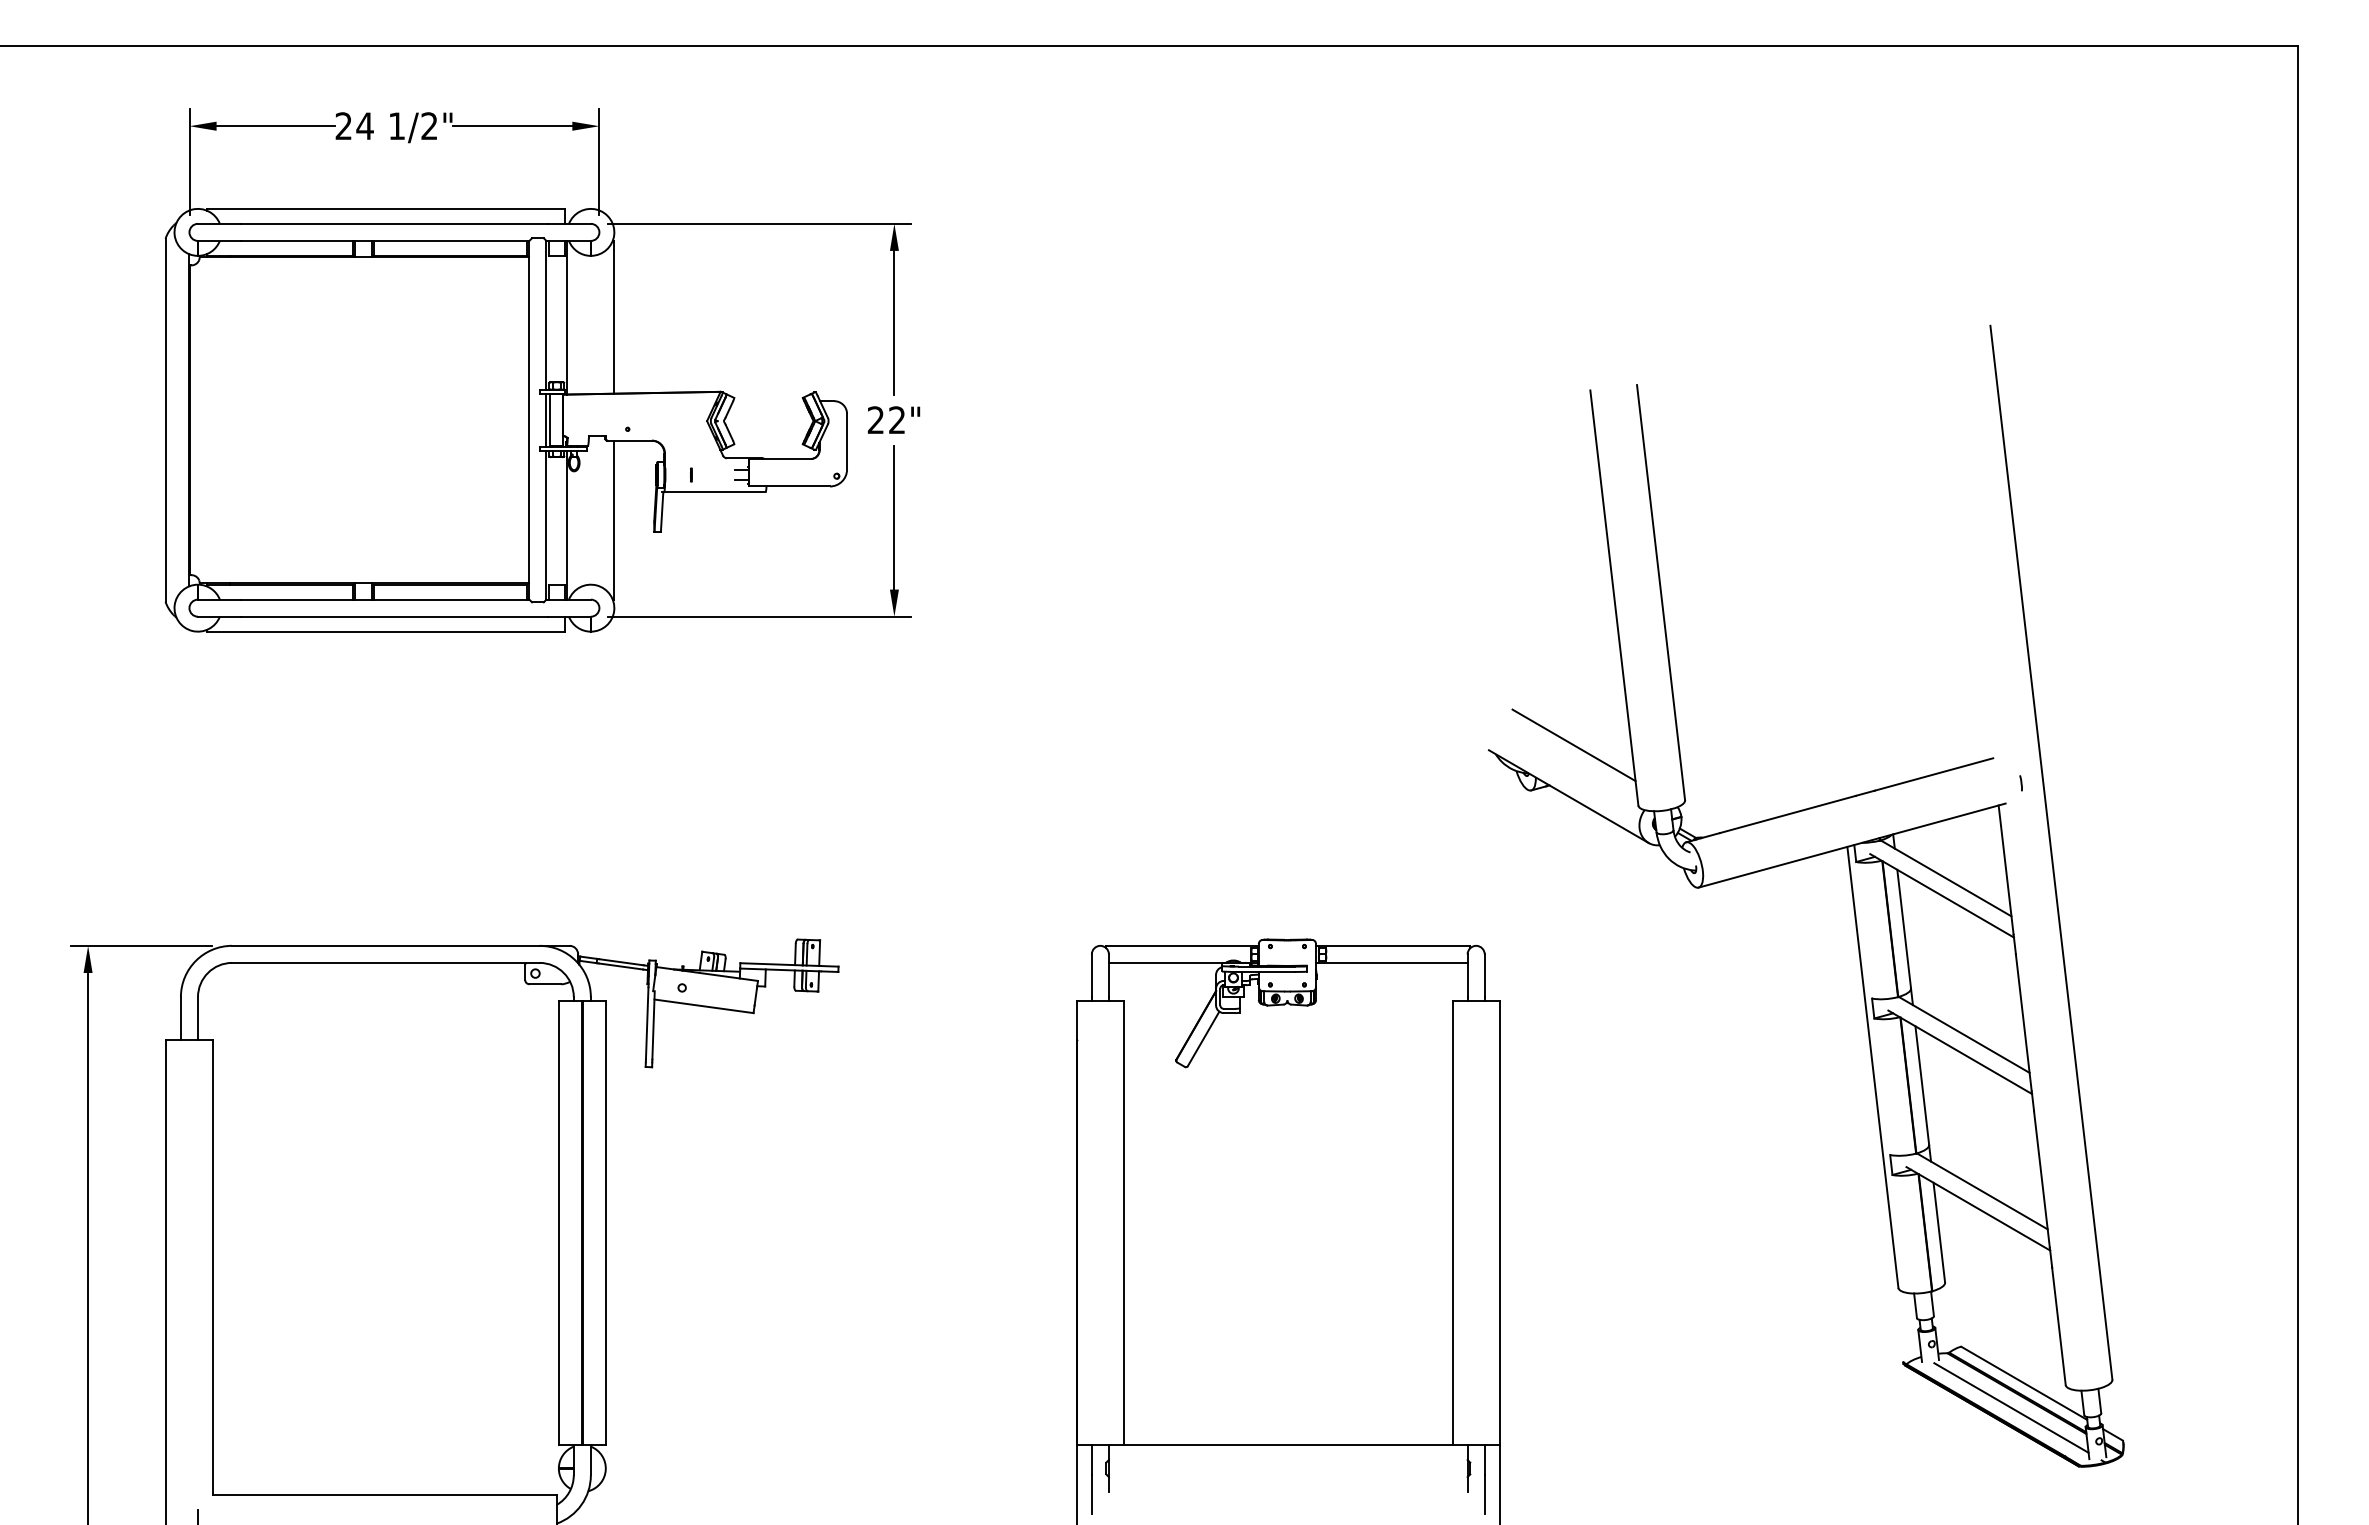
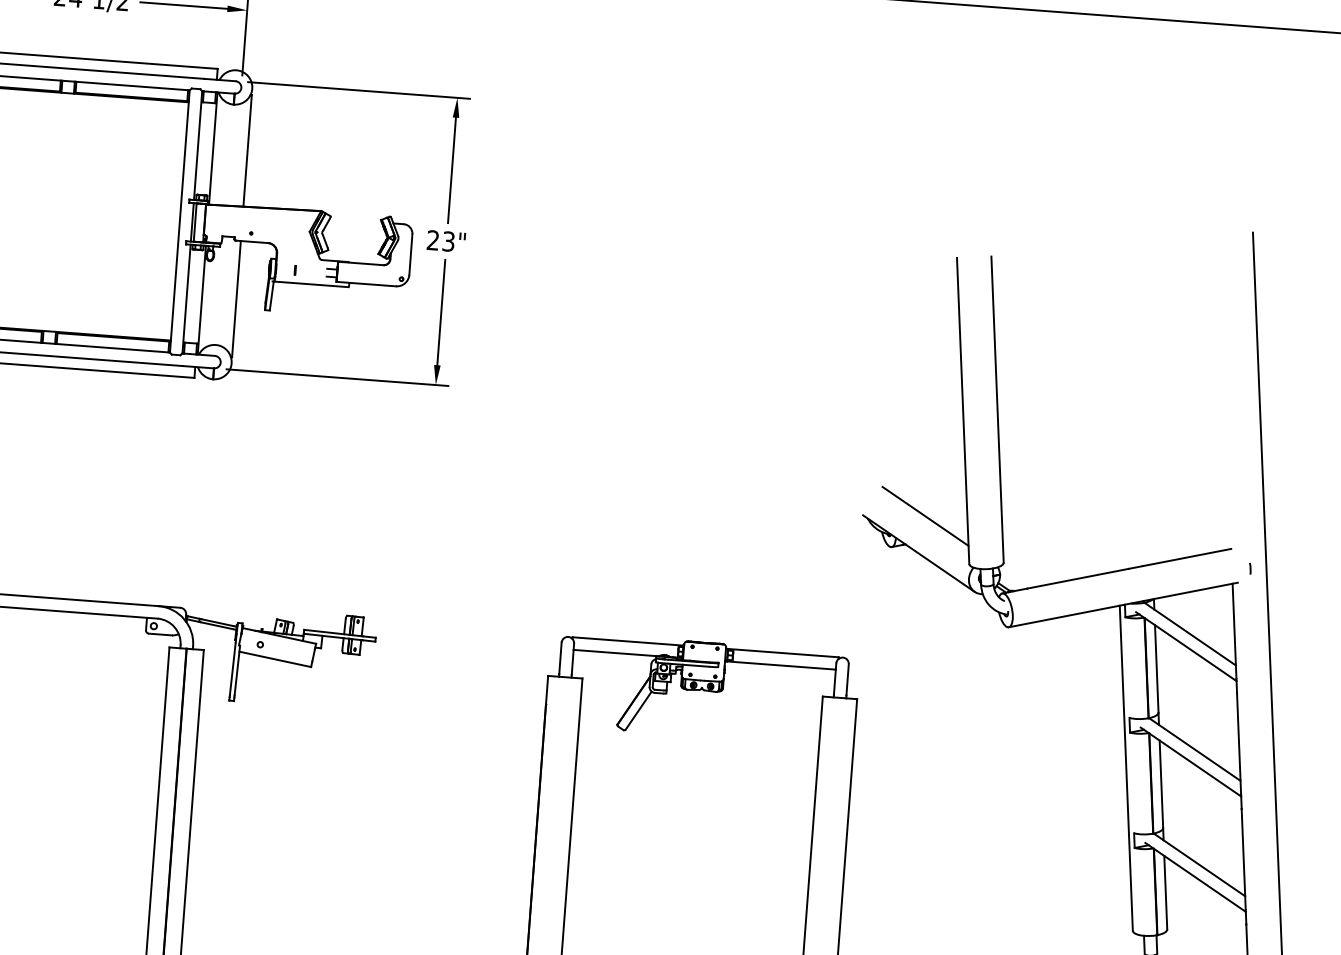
text: (897, 420) -> (448, 241), 22" -> 23"

